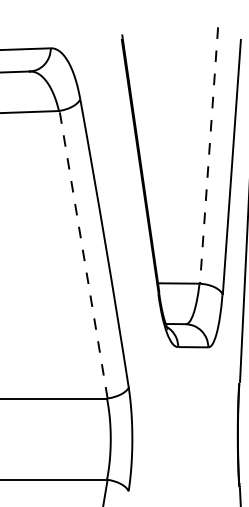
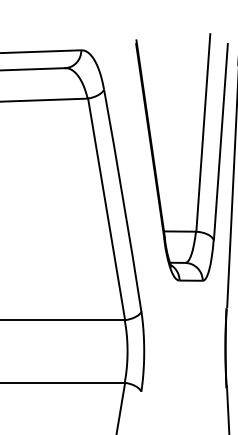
line: (209, 156) -> (203, 133), dashed -> solid
line: (83, 253) -> (106, 208), dashed -> solid

